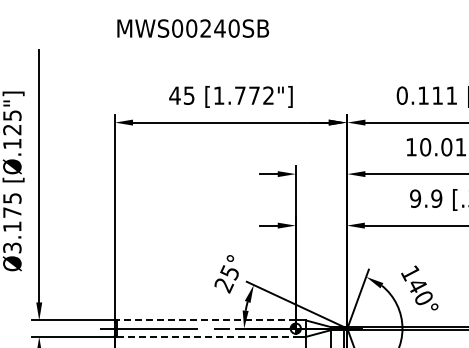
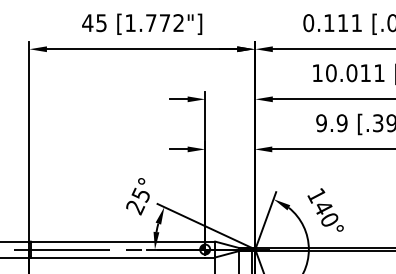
line: (206, 320) -> (118, 241), dashed -> solid
line: (206, 336) -> (118, 257), dashed -> solid

